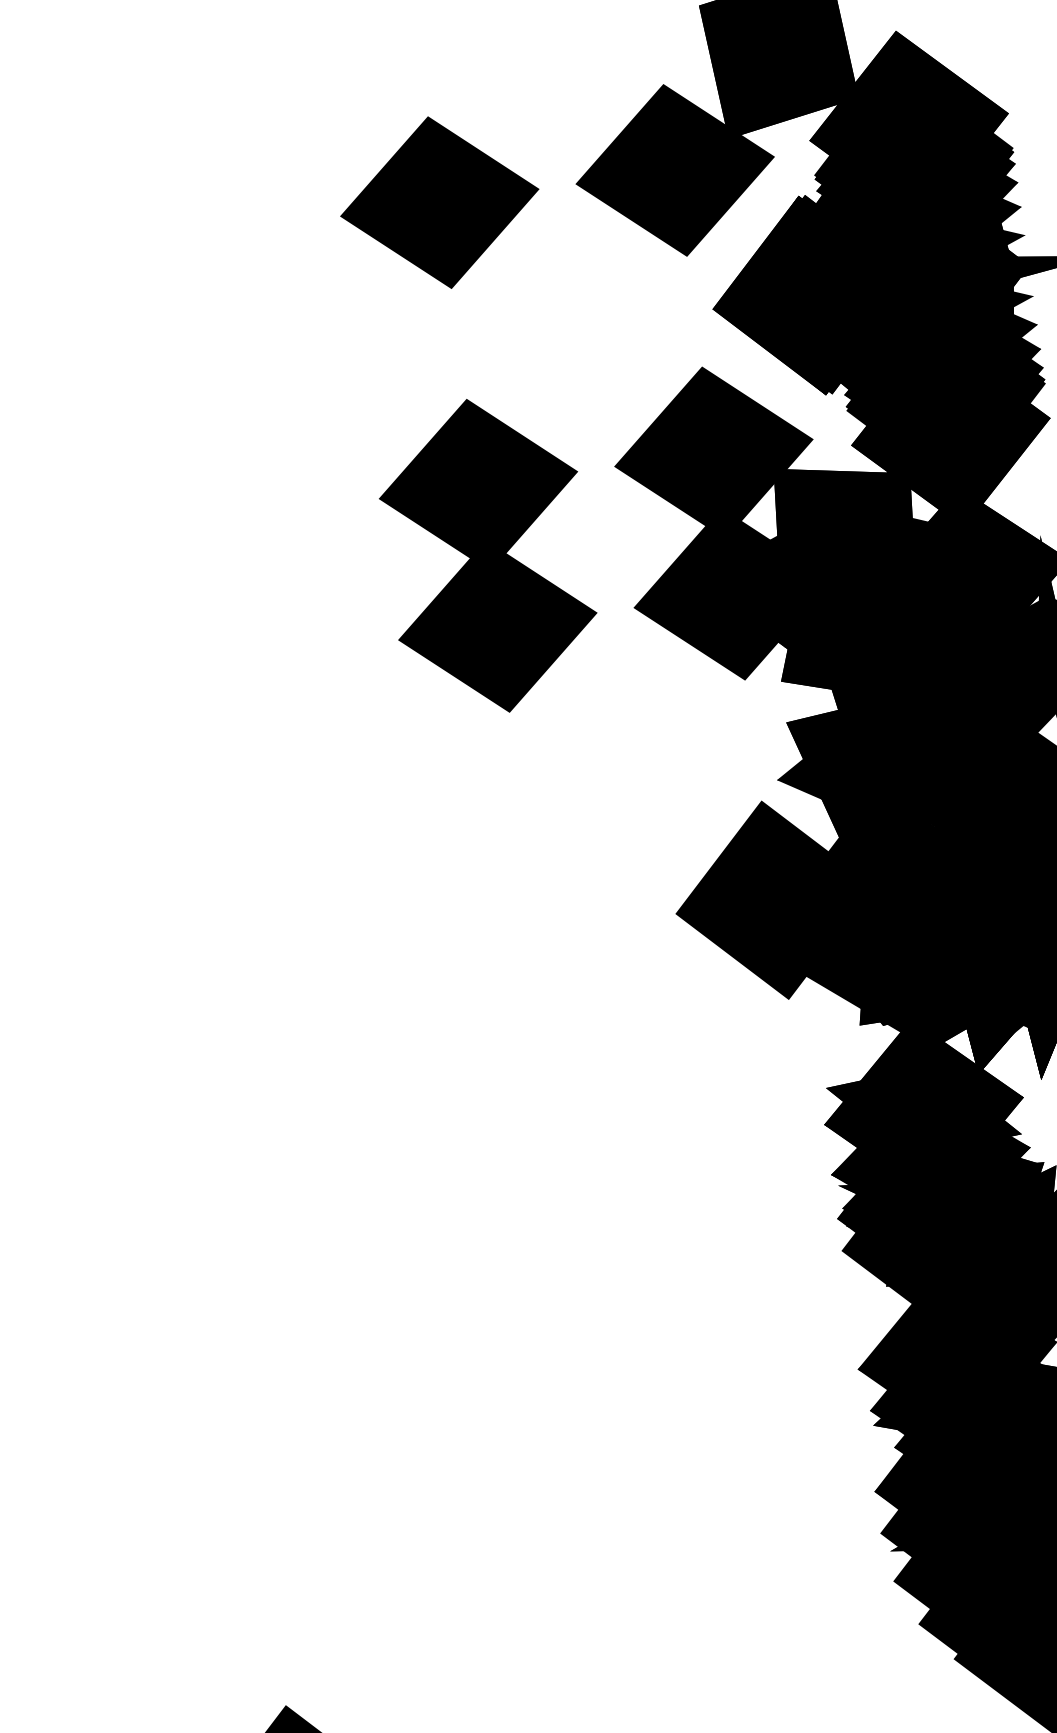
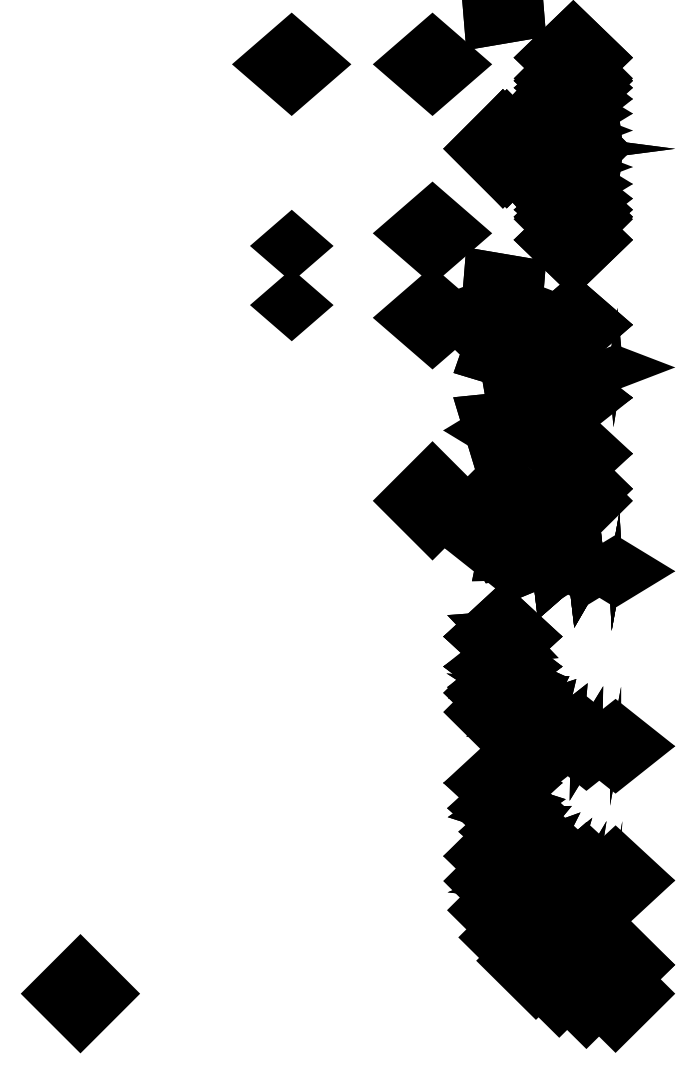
part: (487, 555) -> (291, 275), size x0.7

